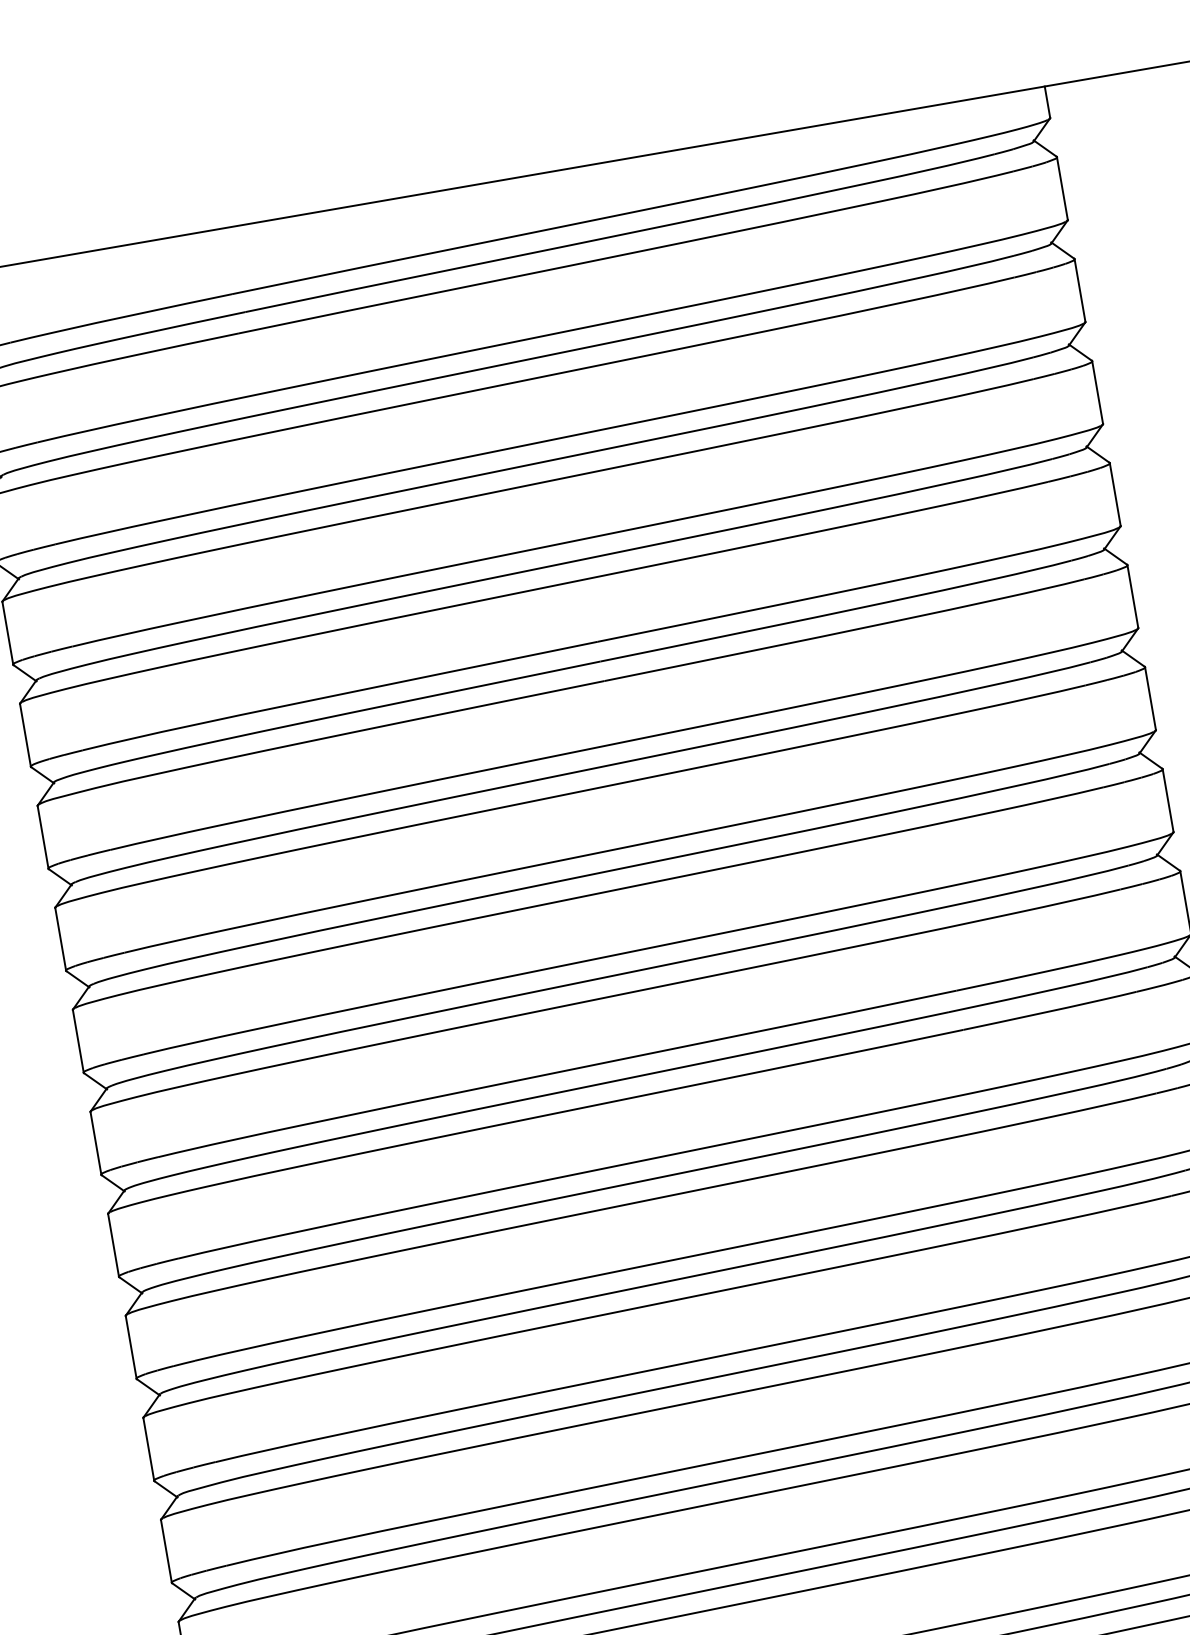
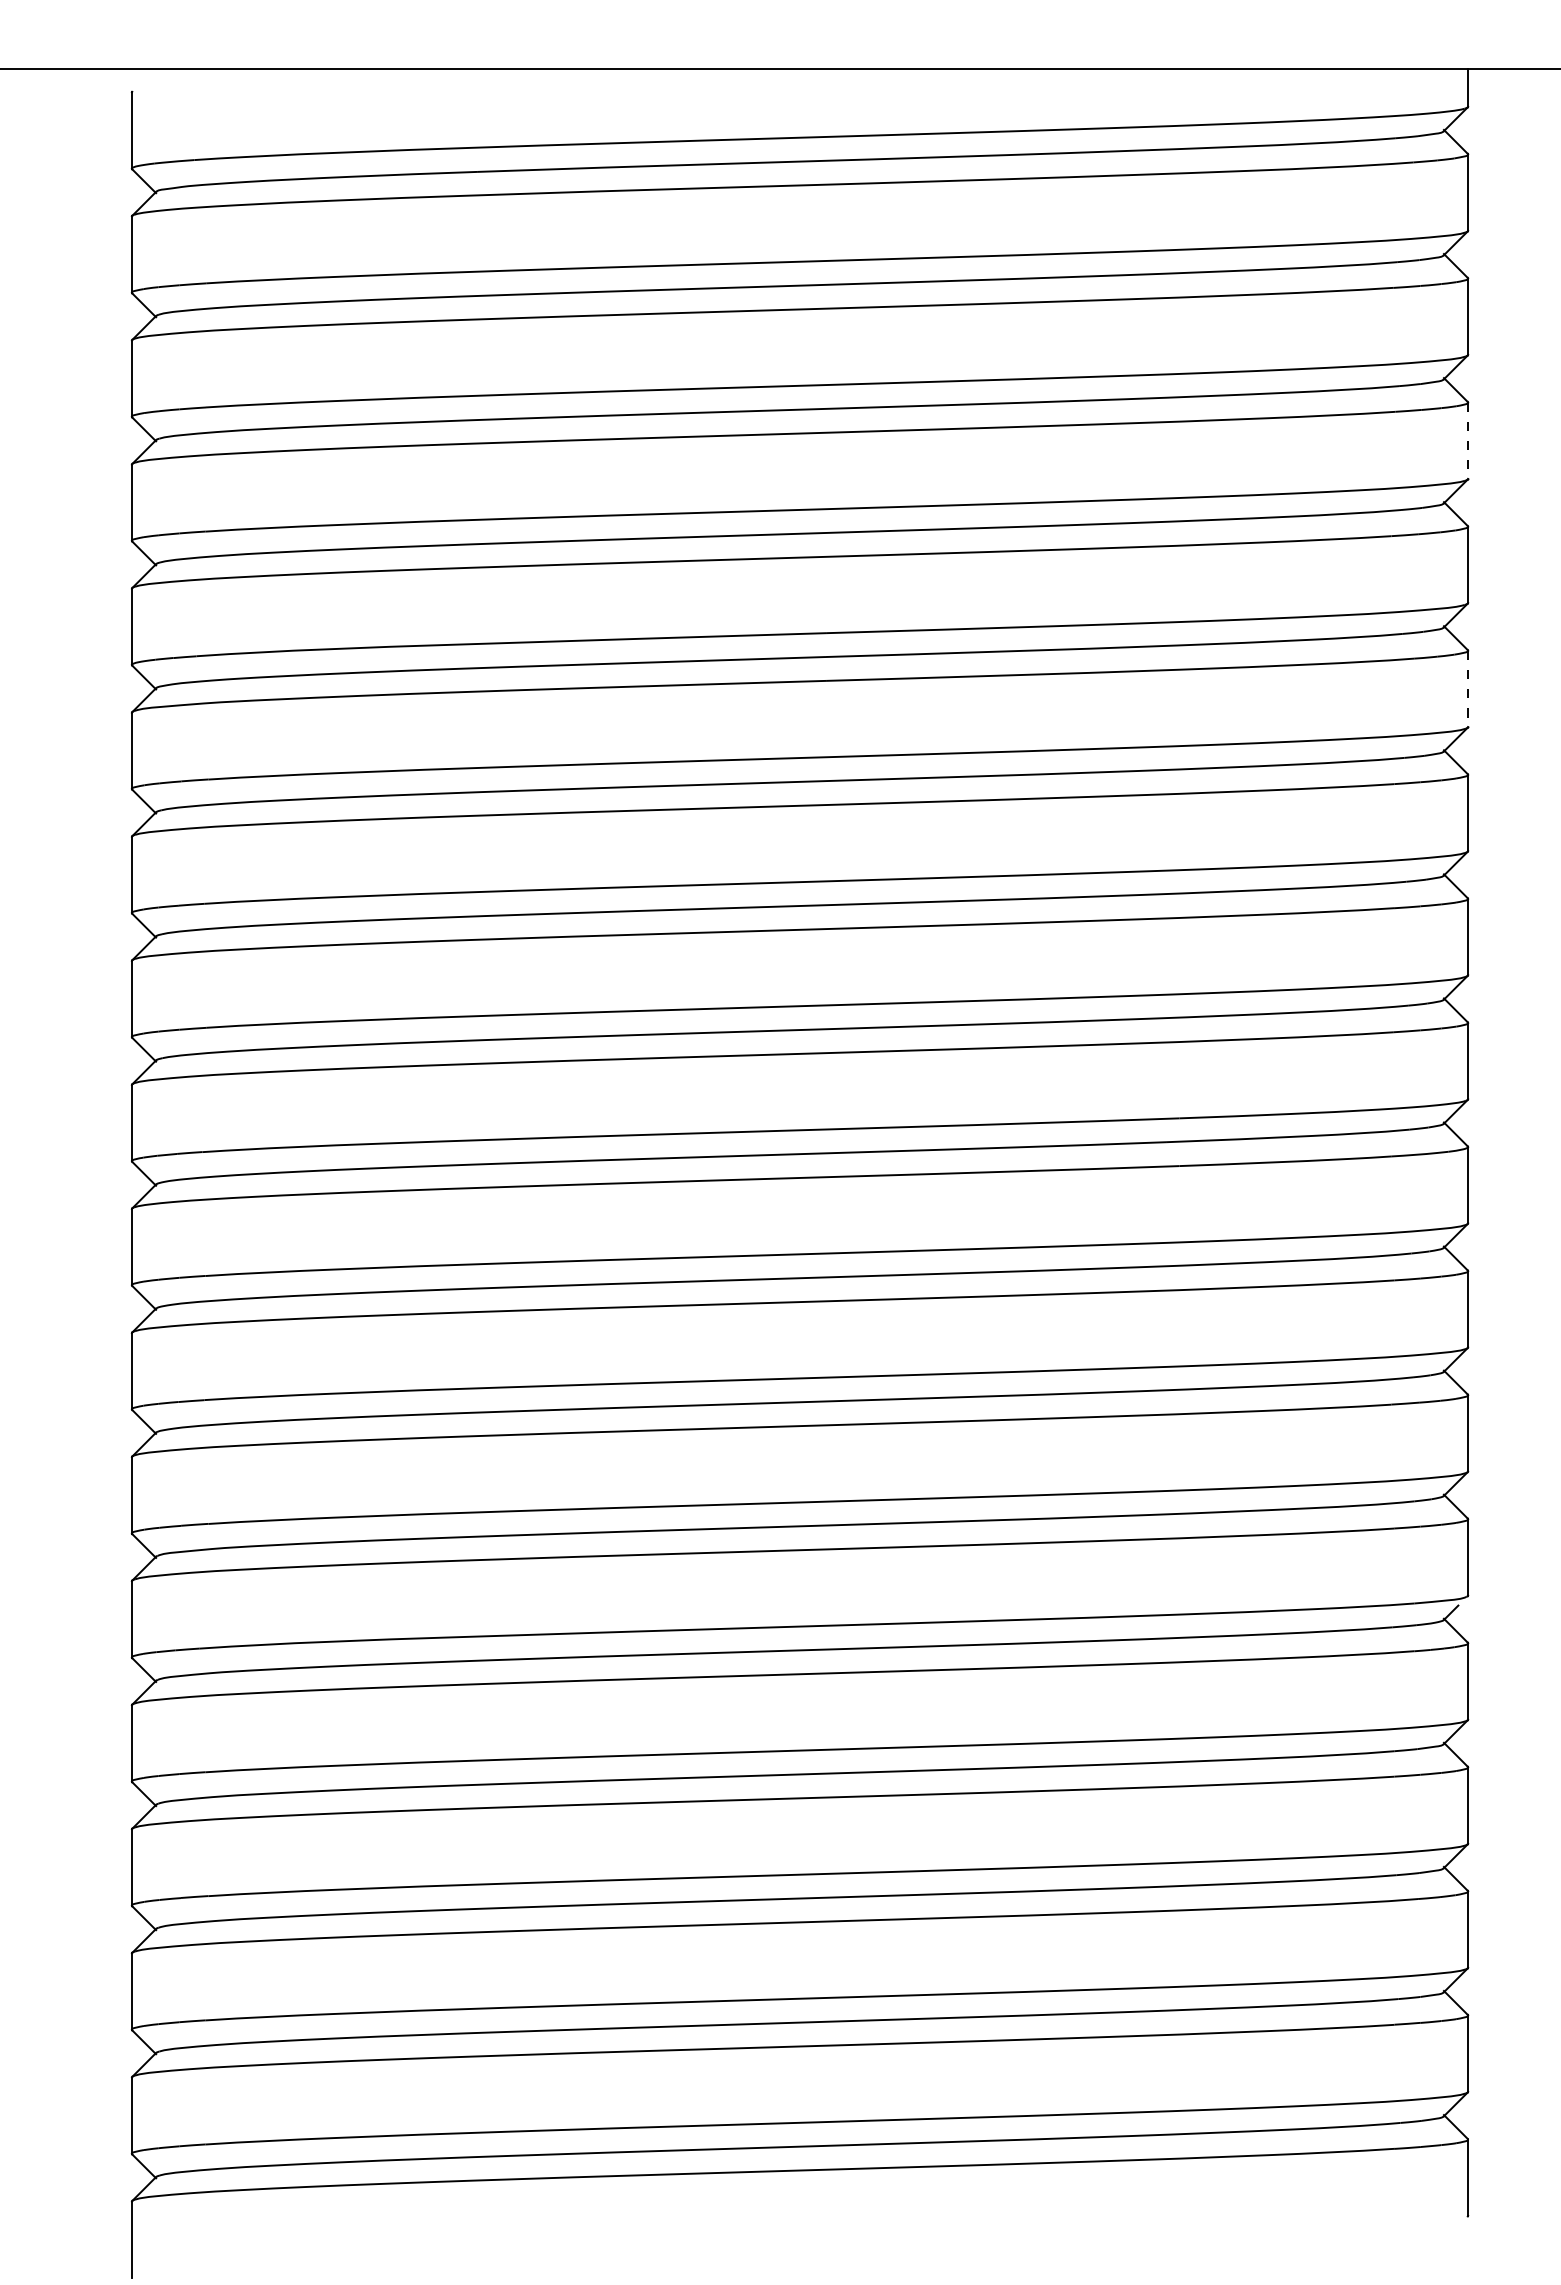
line: (1098, 393) -> (1468, 441), solid -> dashed
line: (1133, 597) -> (1468, 689), solid -> dashed

